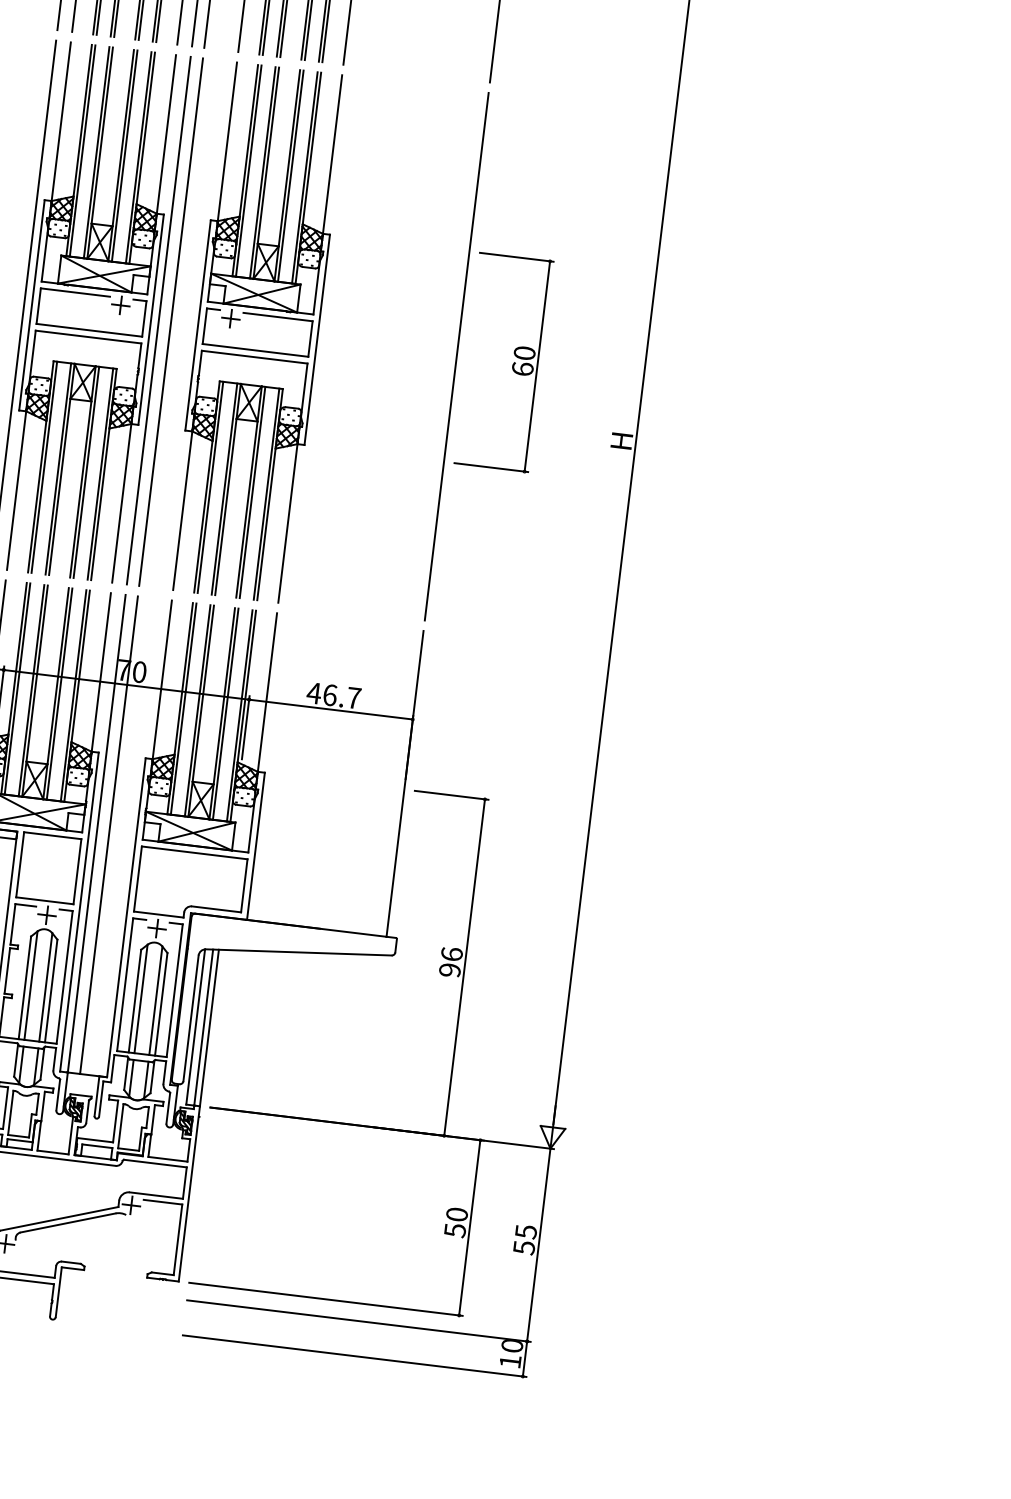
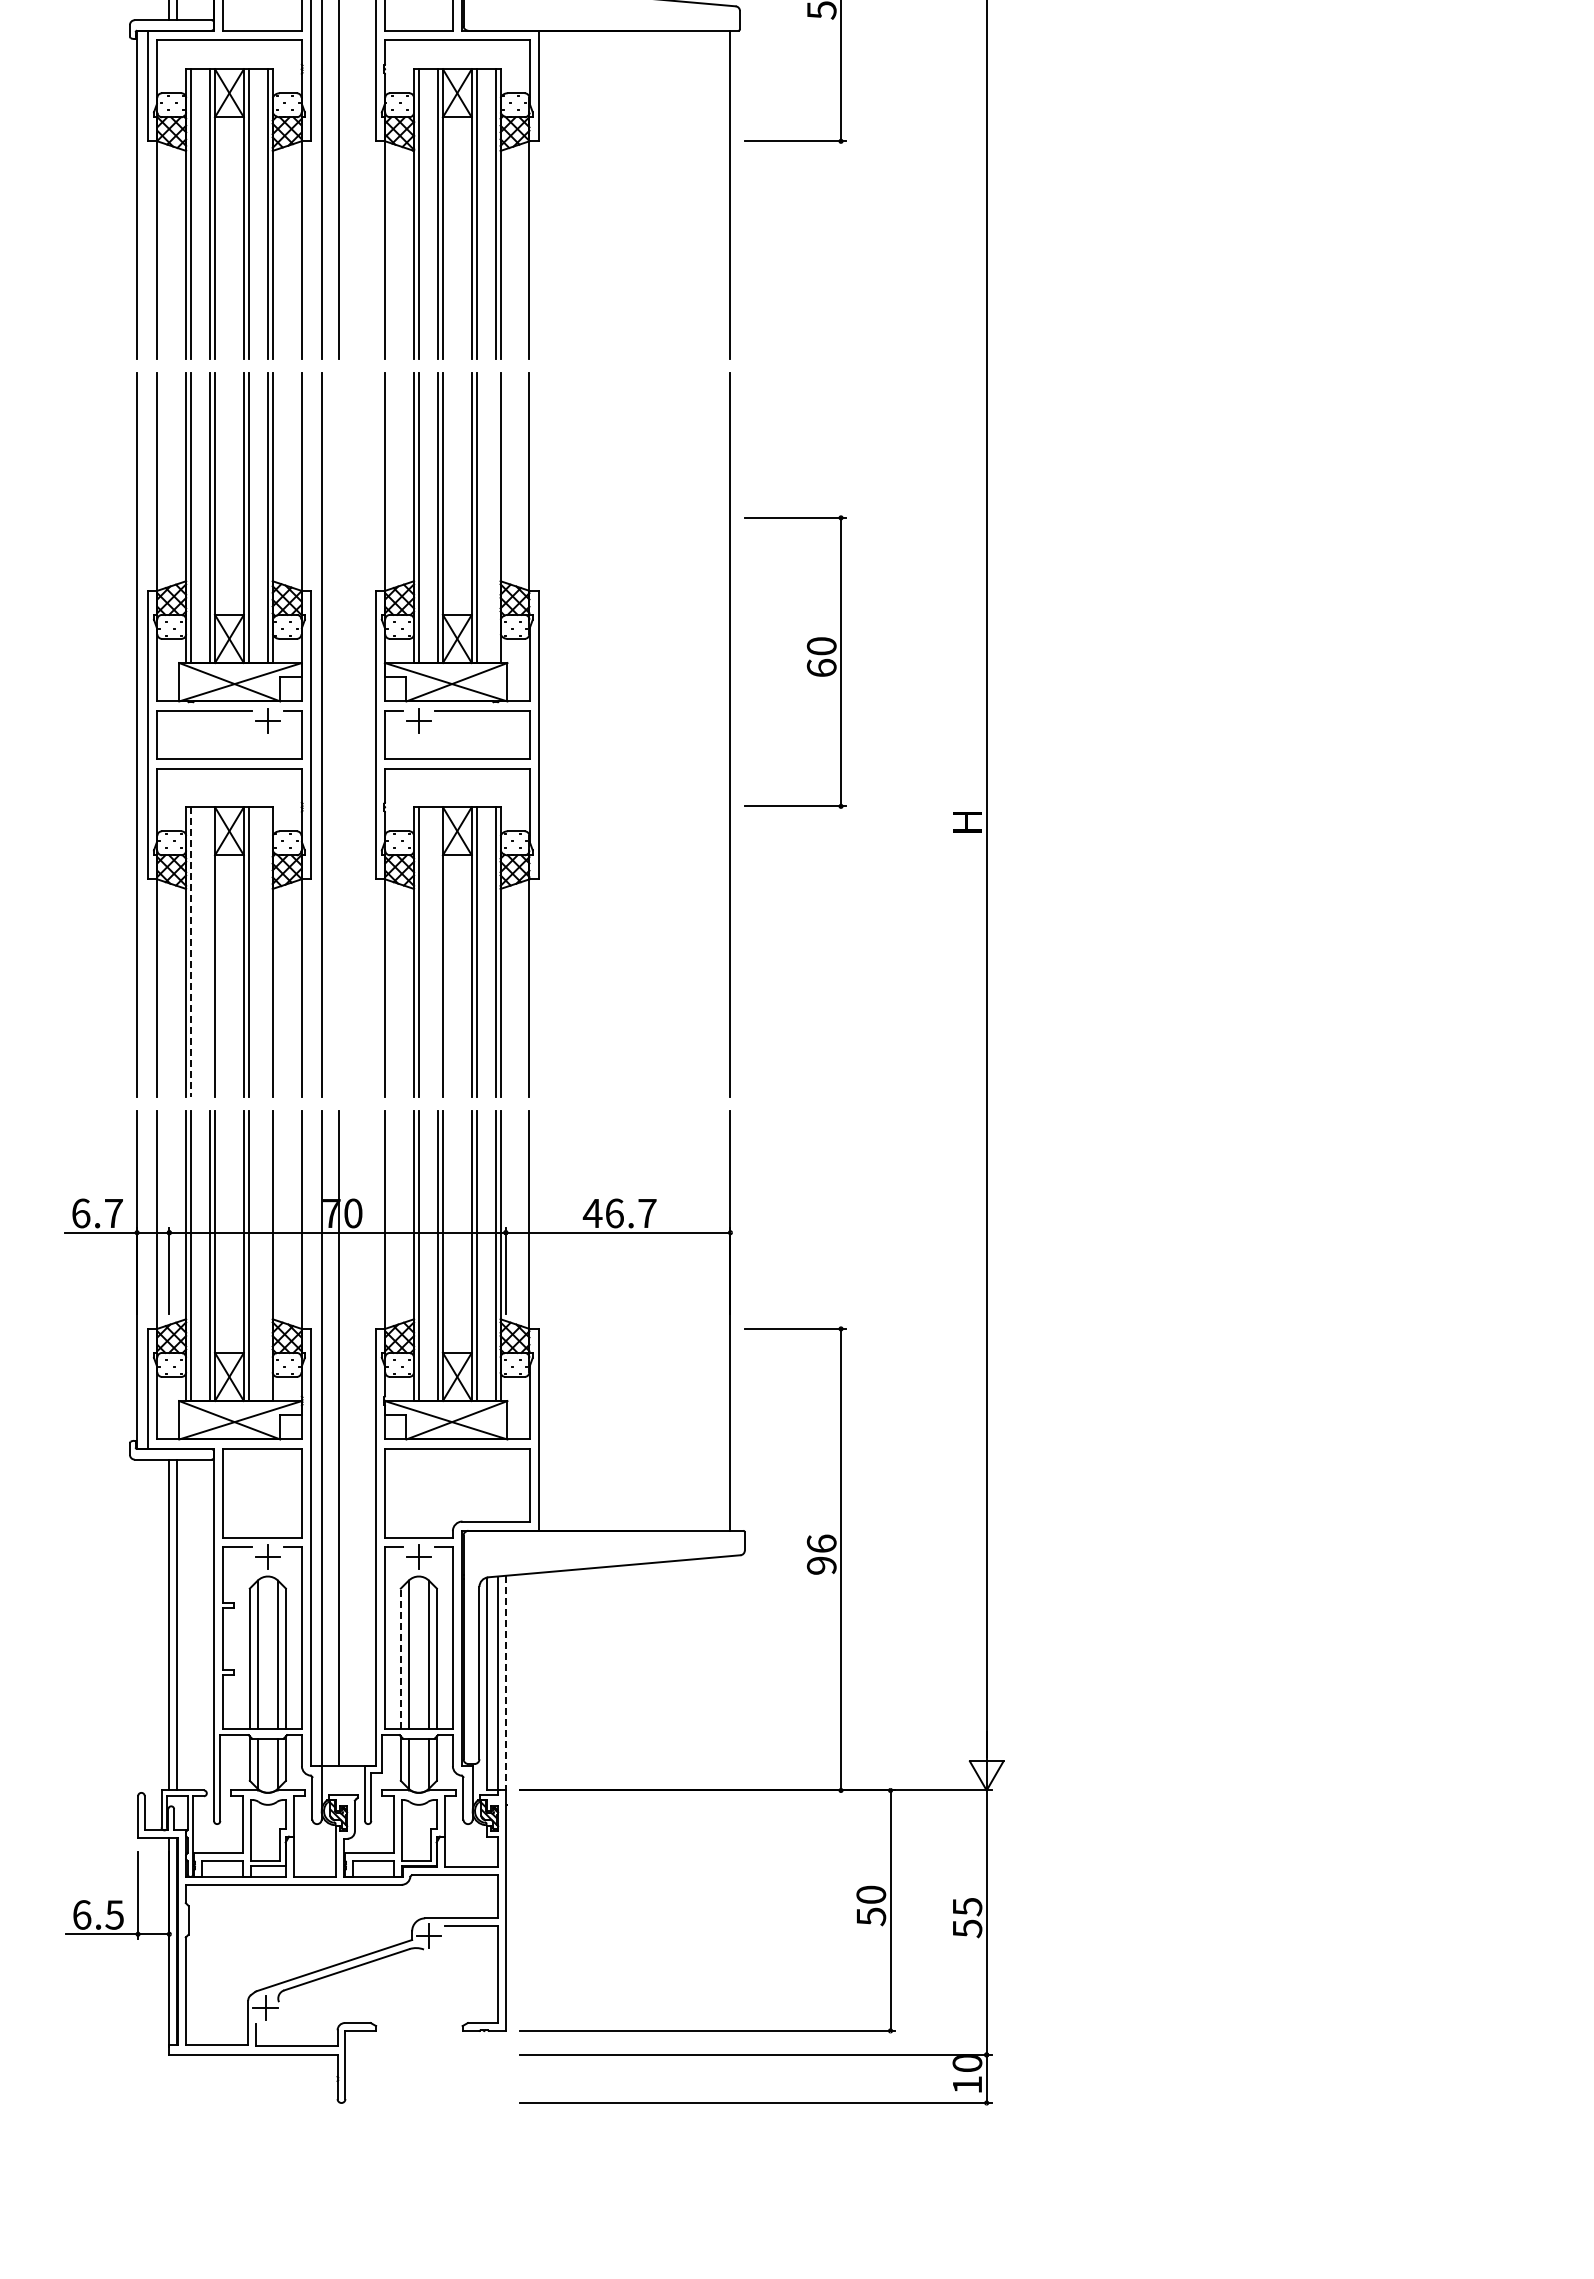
line: (304, 178) -> (495, 518), removed
line: (171, 321) -> (338, 734), removed
part: (512, 363) -> (807, 662), moved
line: (43, 467) -> (190, 952), solid -> dashed
line: (58, 468) -> (210, 951), removed
line: (100, 473) -> (267, 951), removed
line: (224, 488) -> (438, 951), removed
line: (73, 695) -> (267, 1256), removed
line: (134, 1000) -> (400, 1658), solid -> dashed
line: (209, 1028) -> (505, 1683), solid -> dashed

